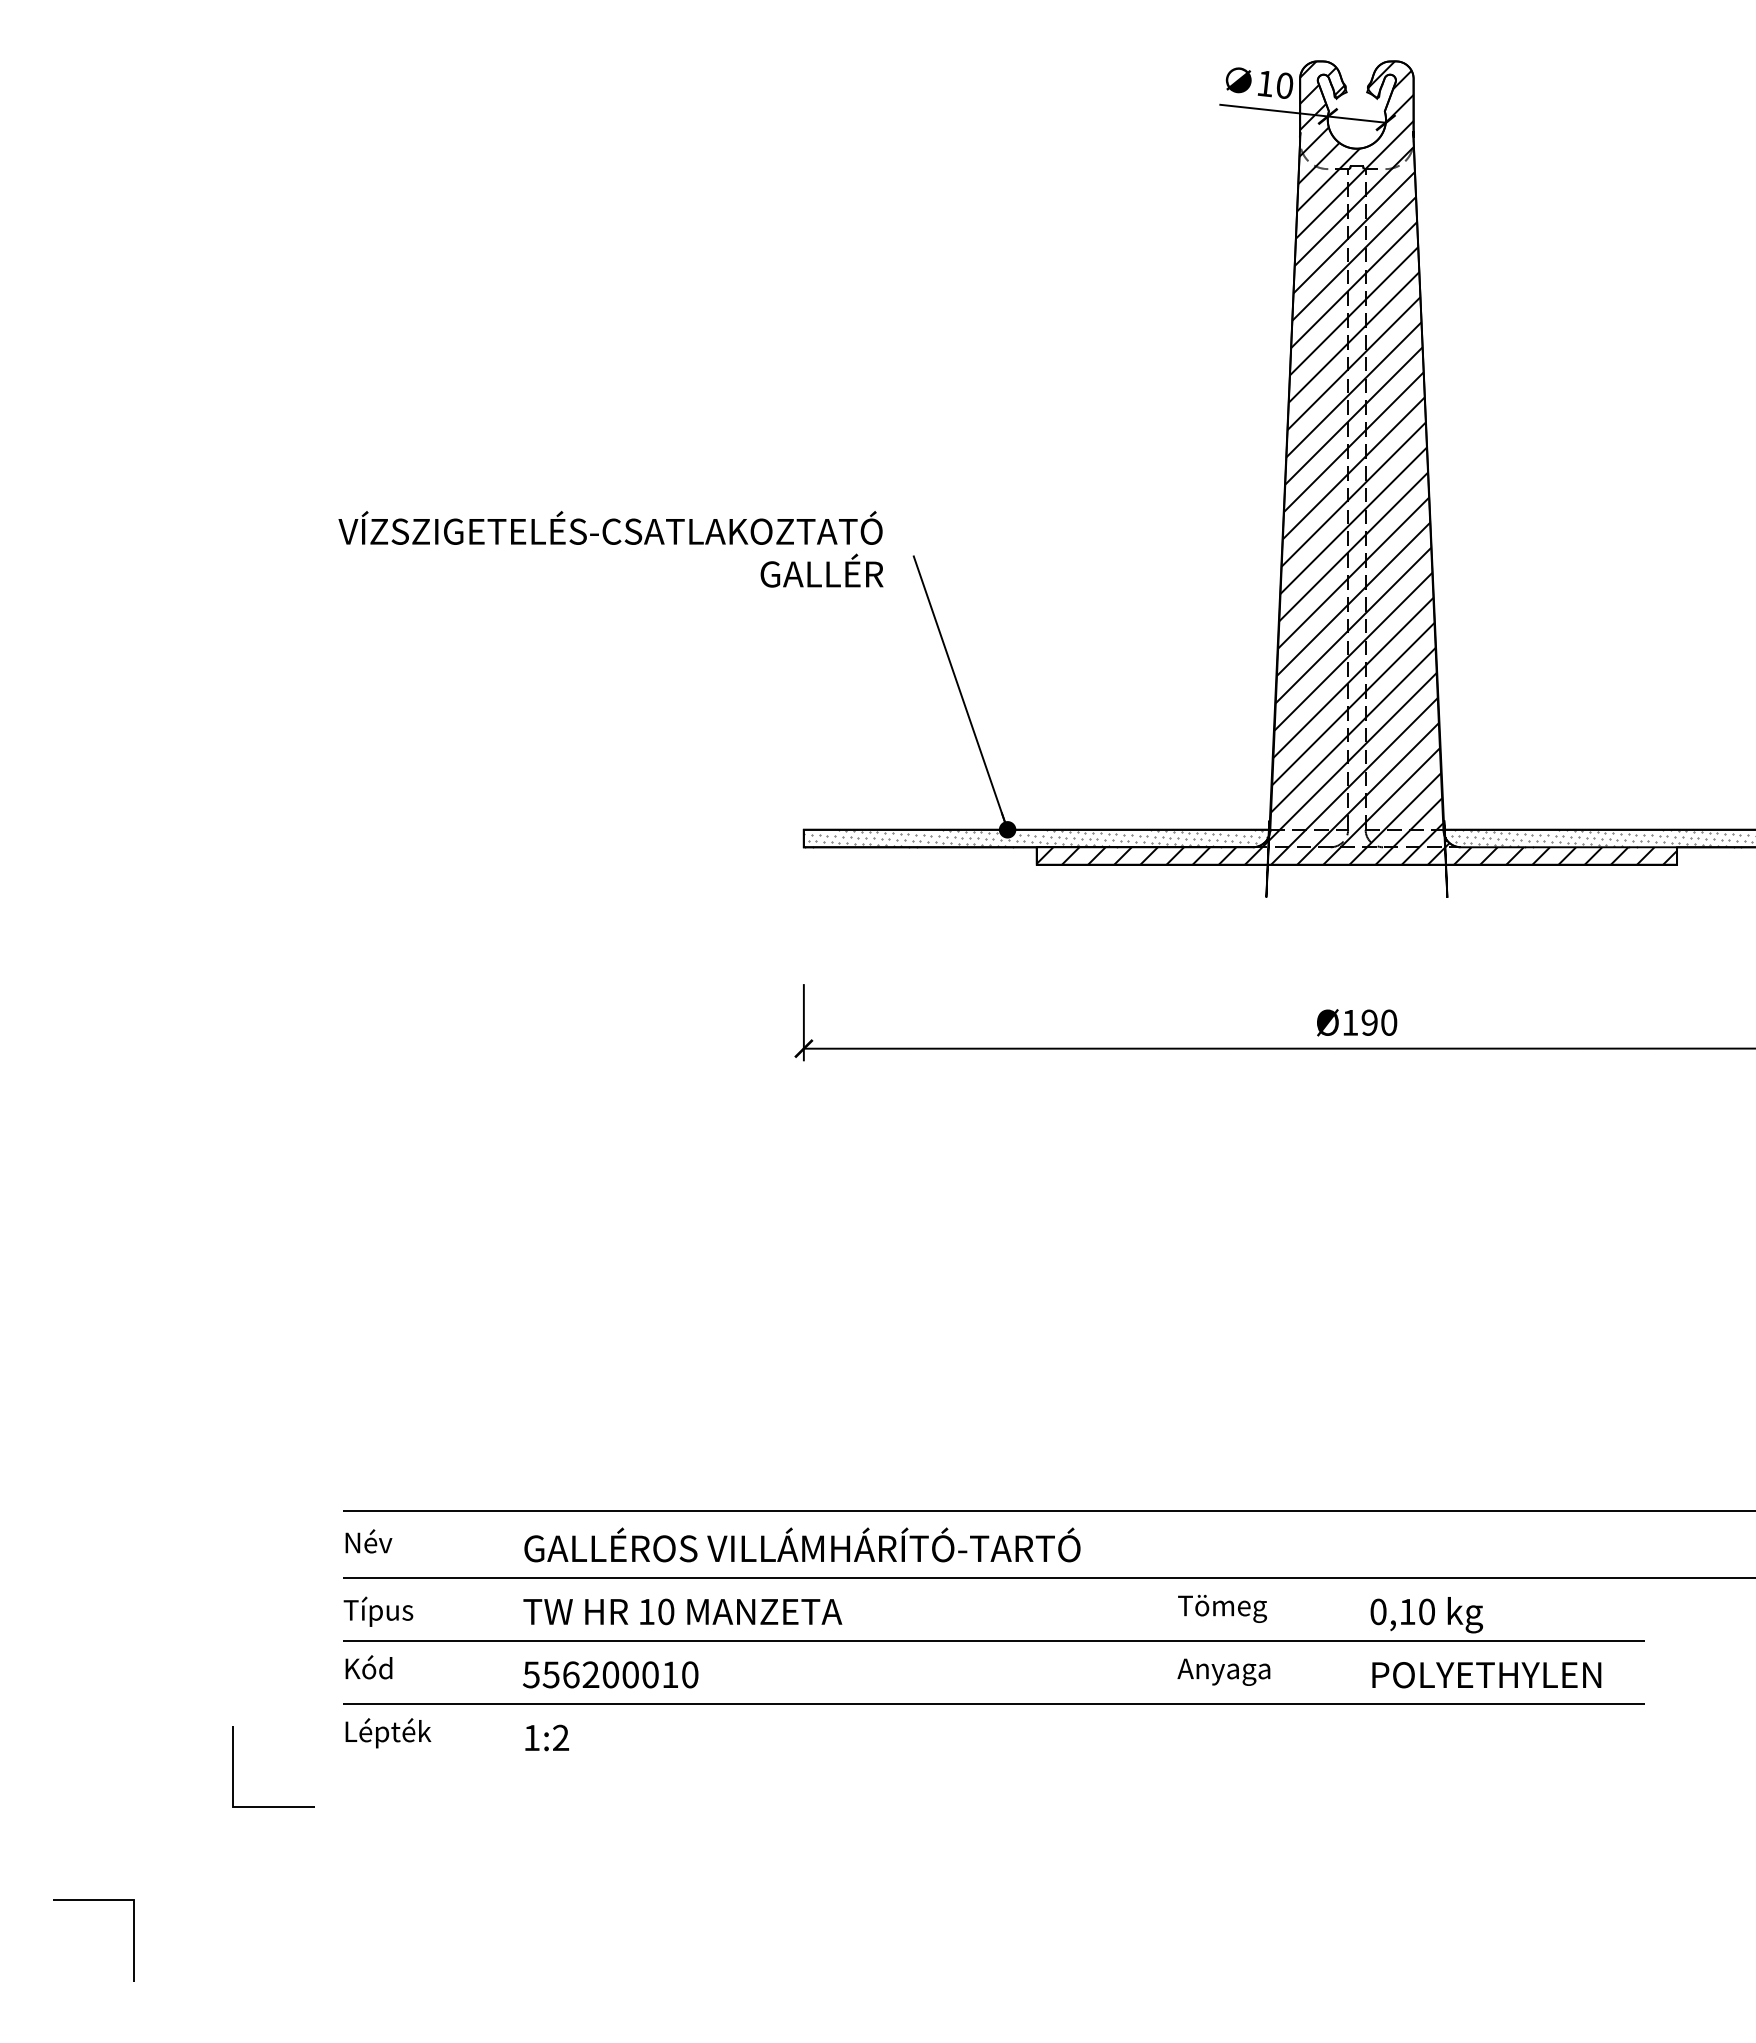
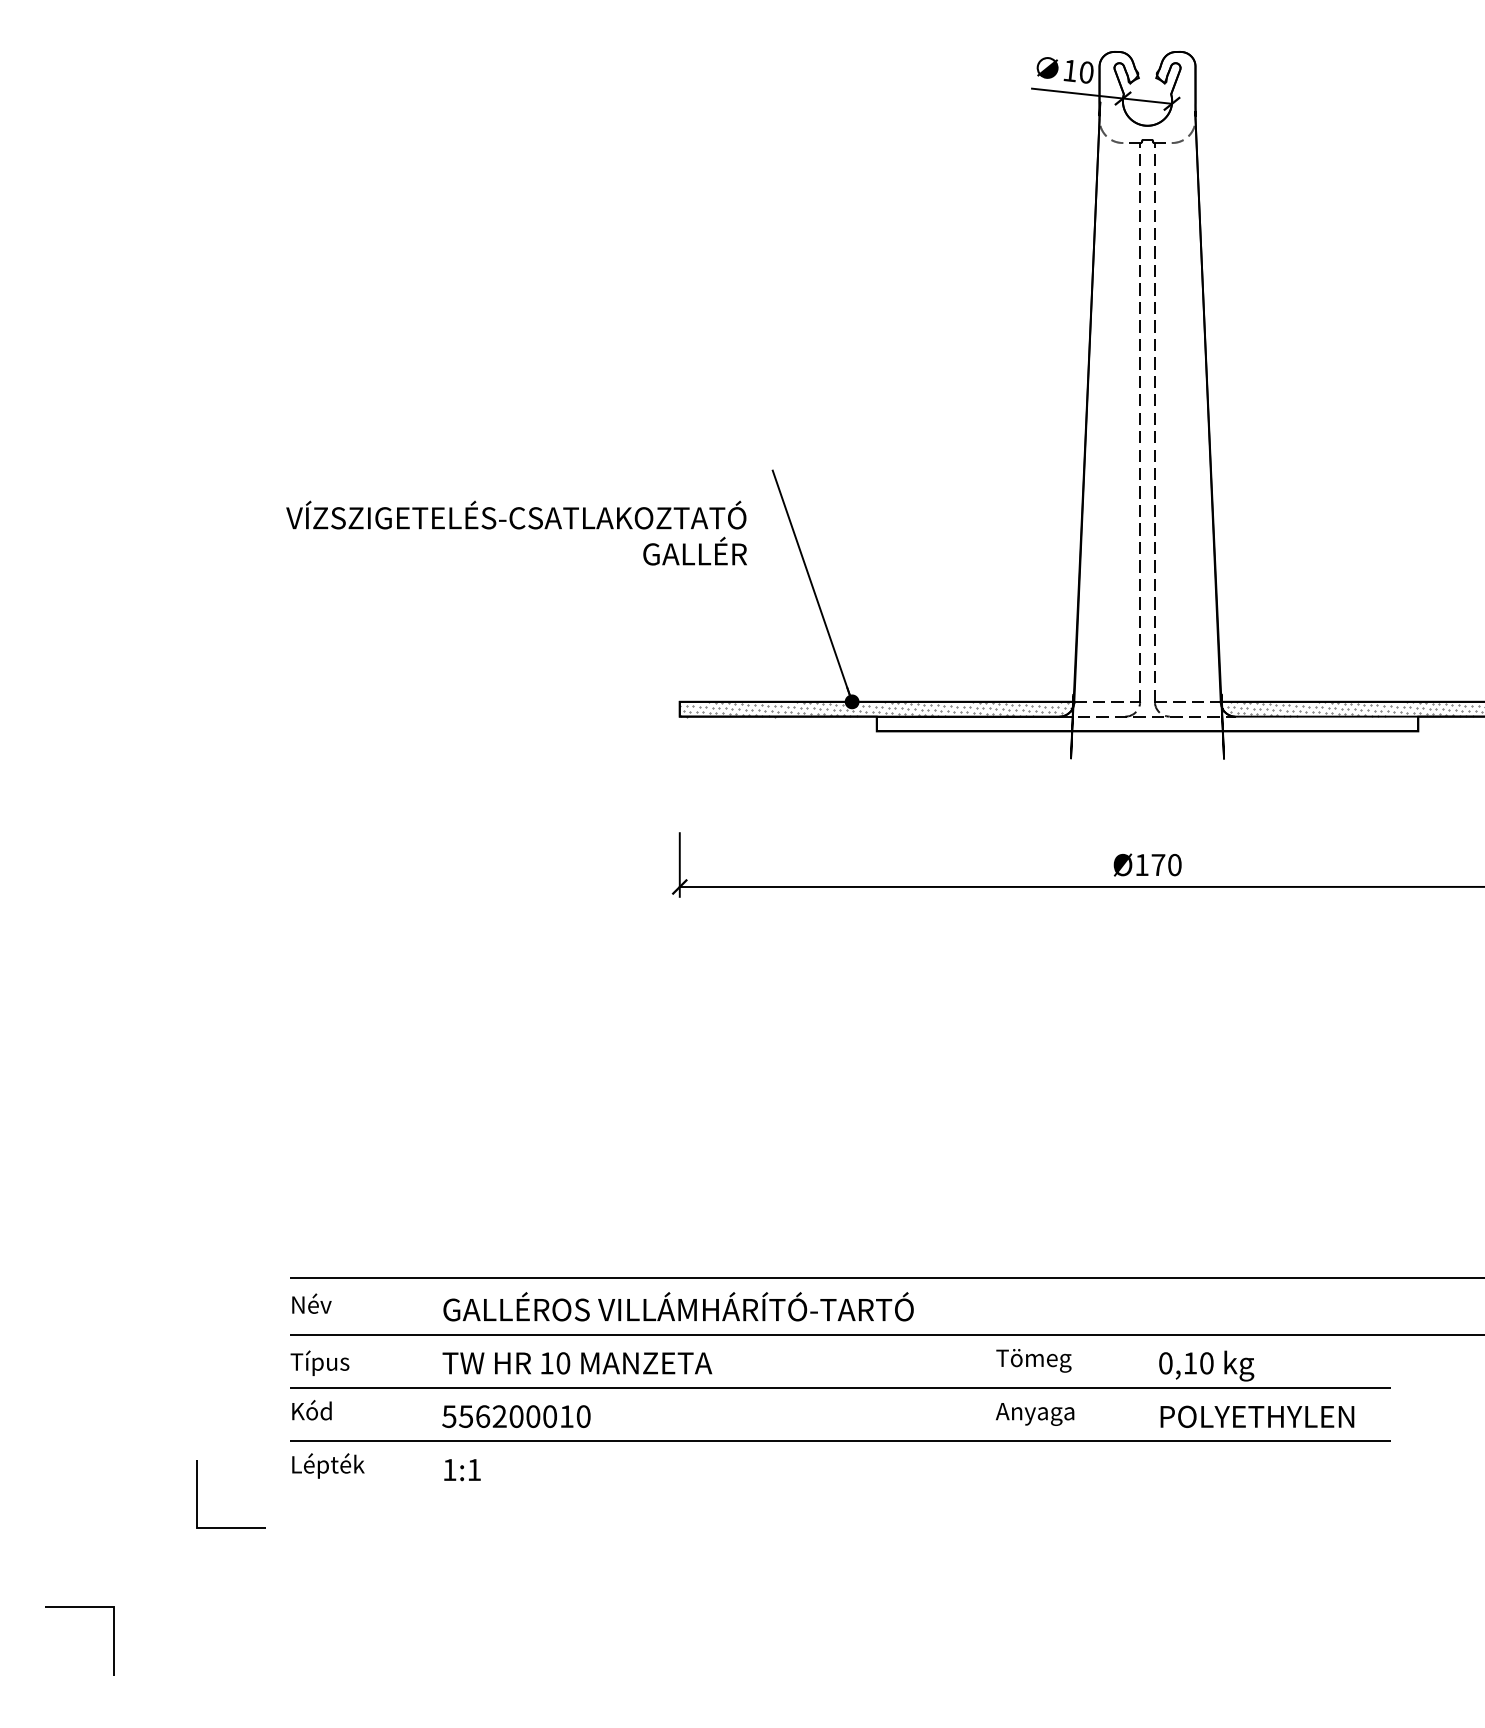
hatch: (1356, 462) -> (1147, 391), removed
text: (610, 549) -> (516, 533), moved
text: (1369, 1022) -> (1158, 864), Ø190 -> Ø170
text: (561, 1737) -> (474, 1469), 1:2 -> 1:1

